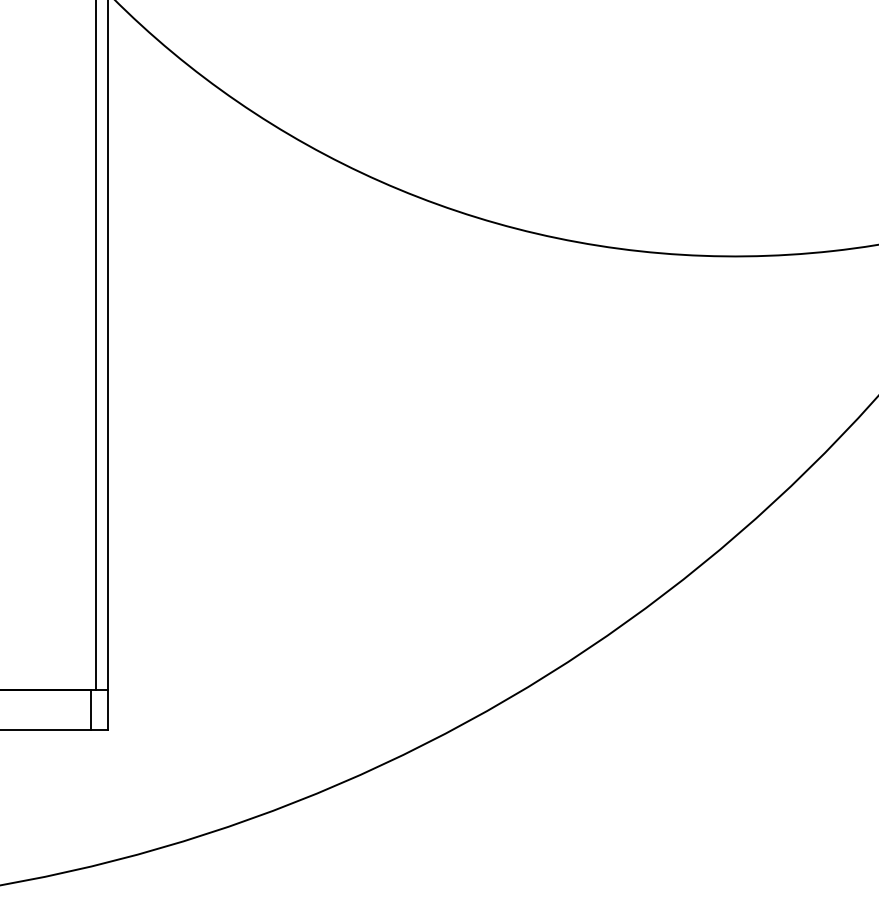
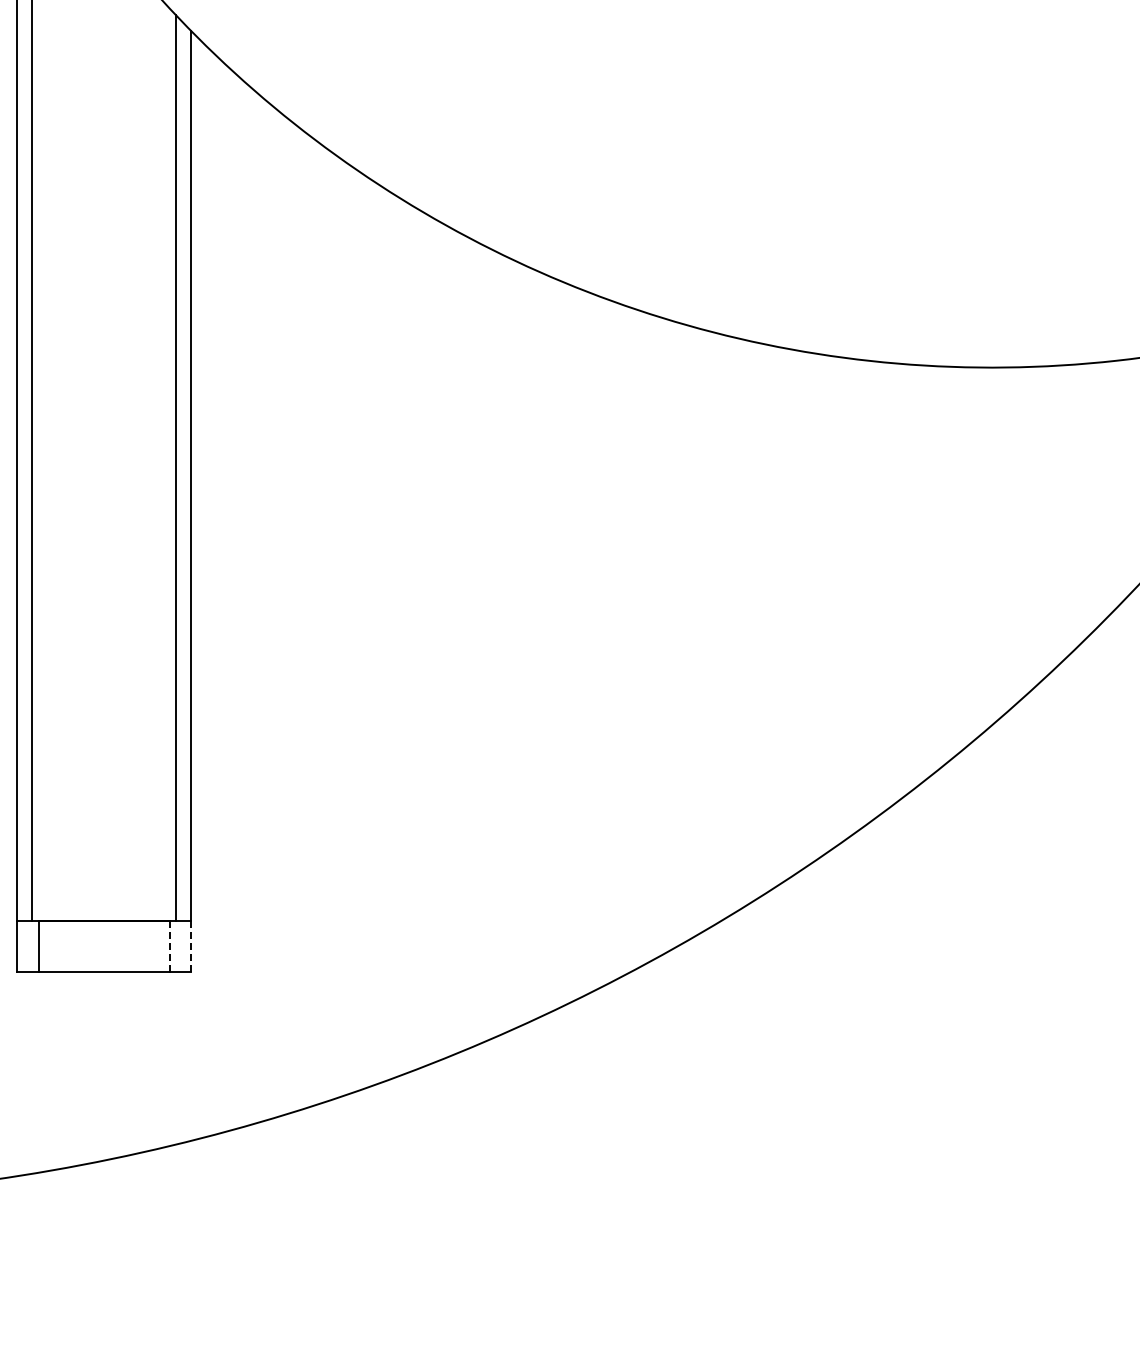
line: (90, 709) -> (169, 945), solid -> dashed
line: (107, 710) -> (191, 946), solid -> dashed

